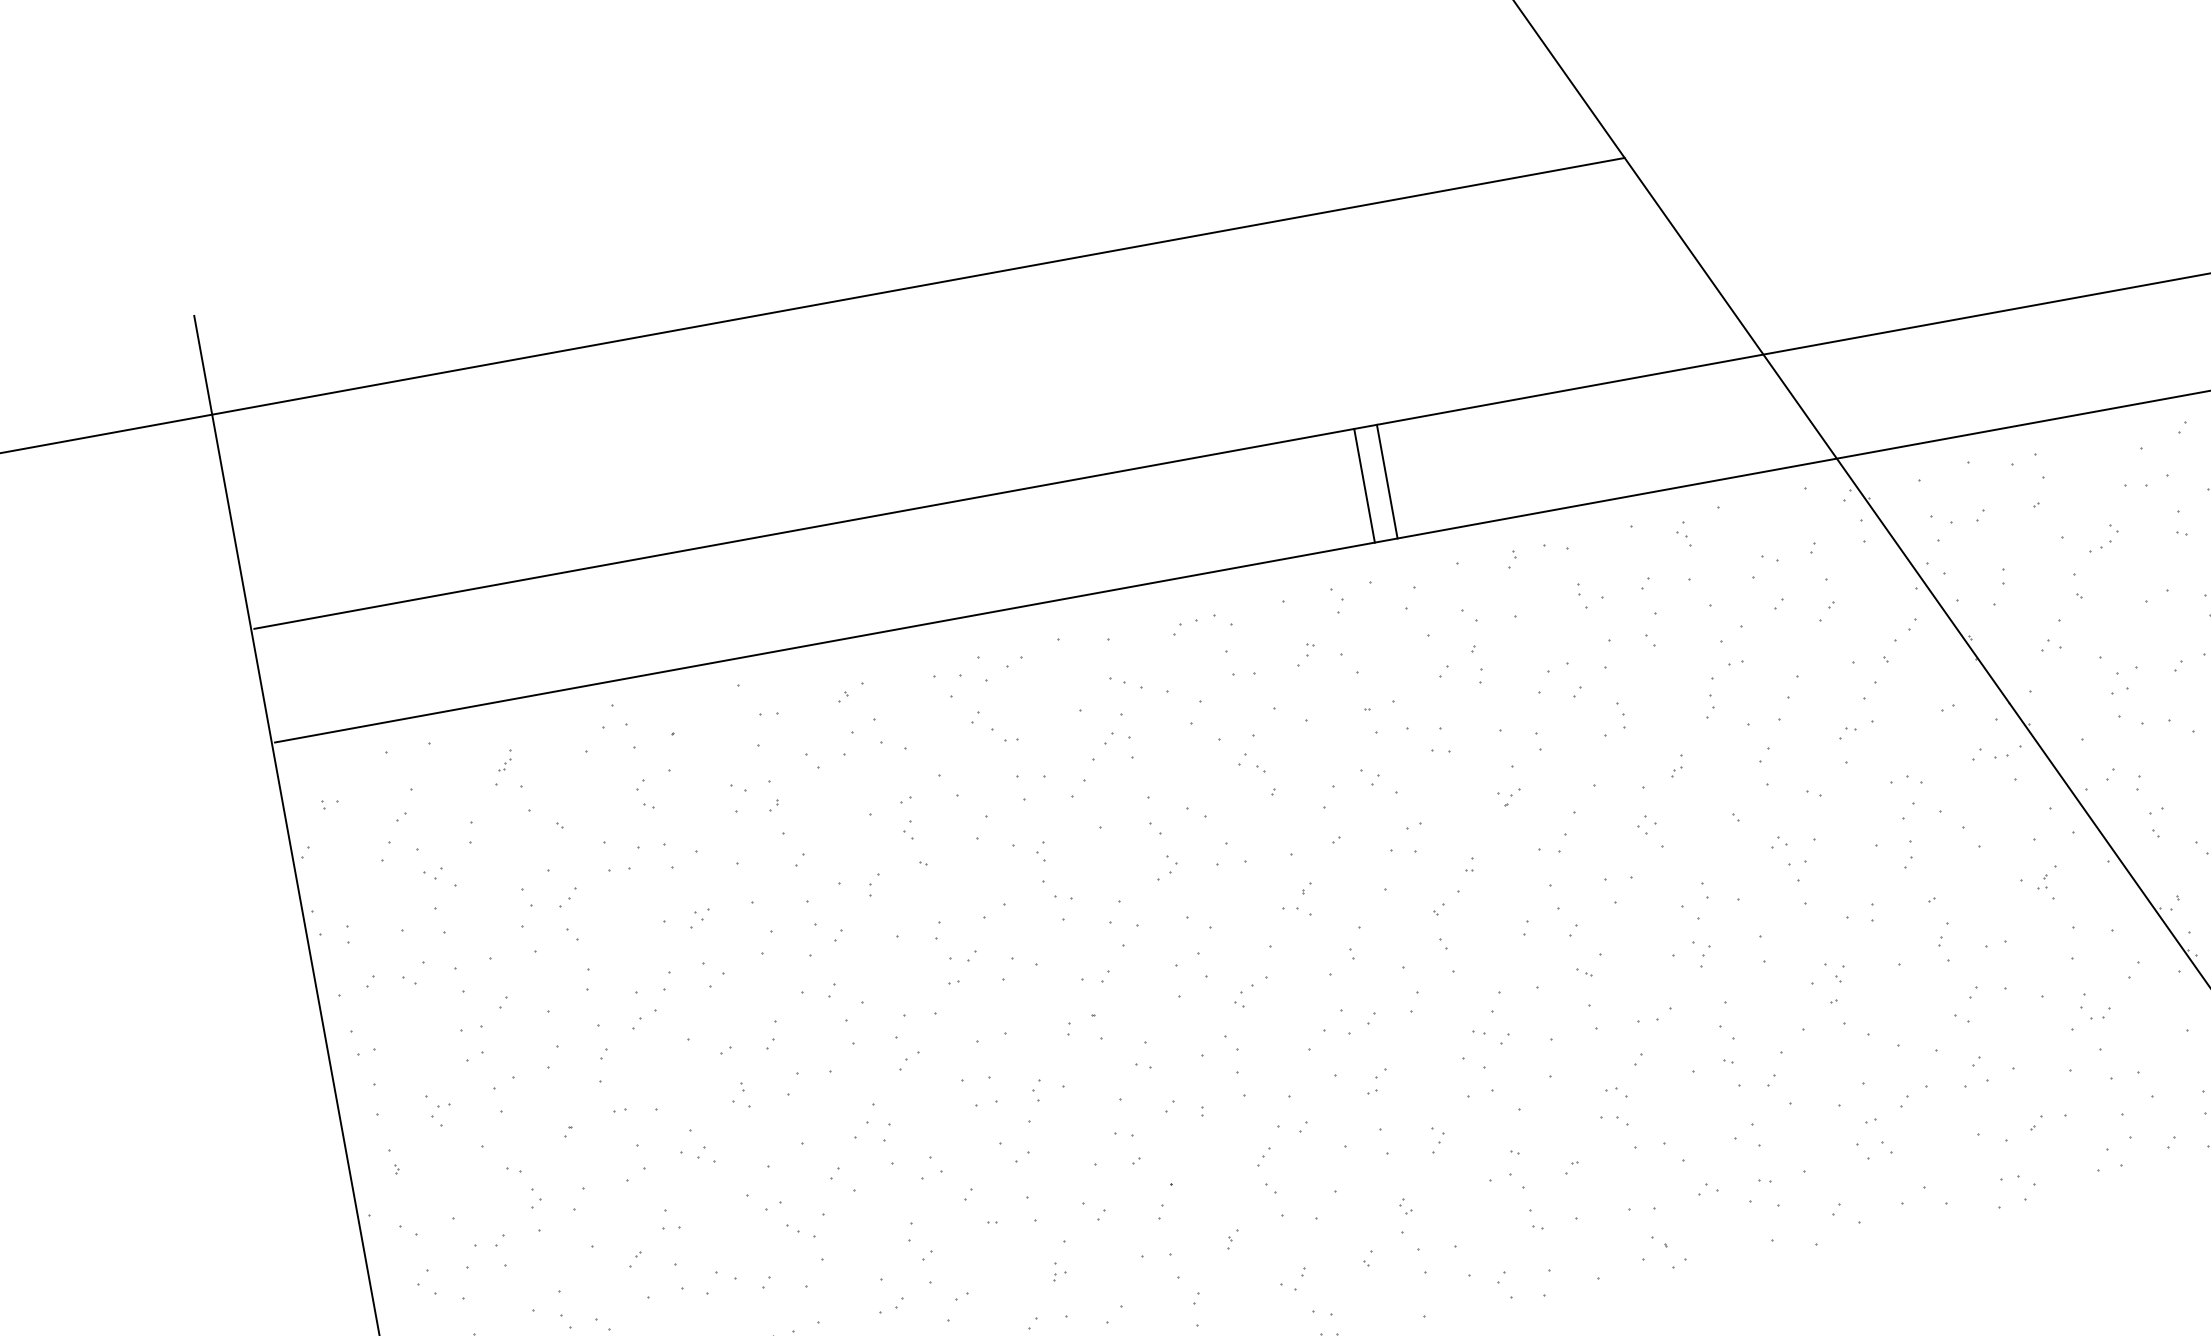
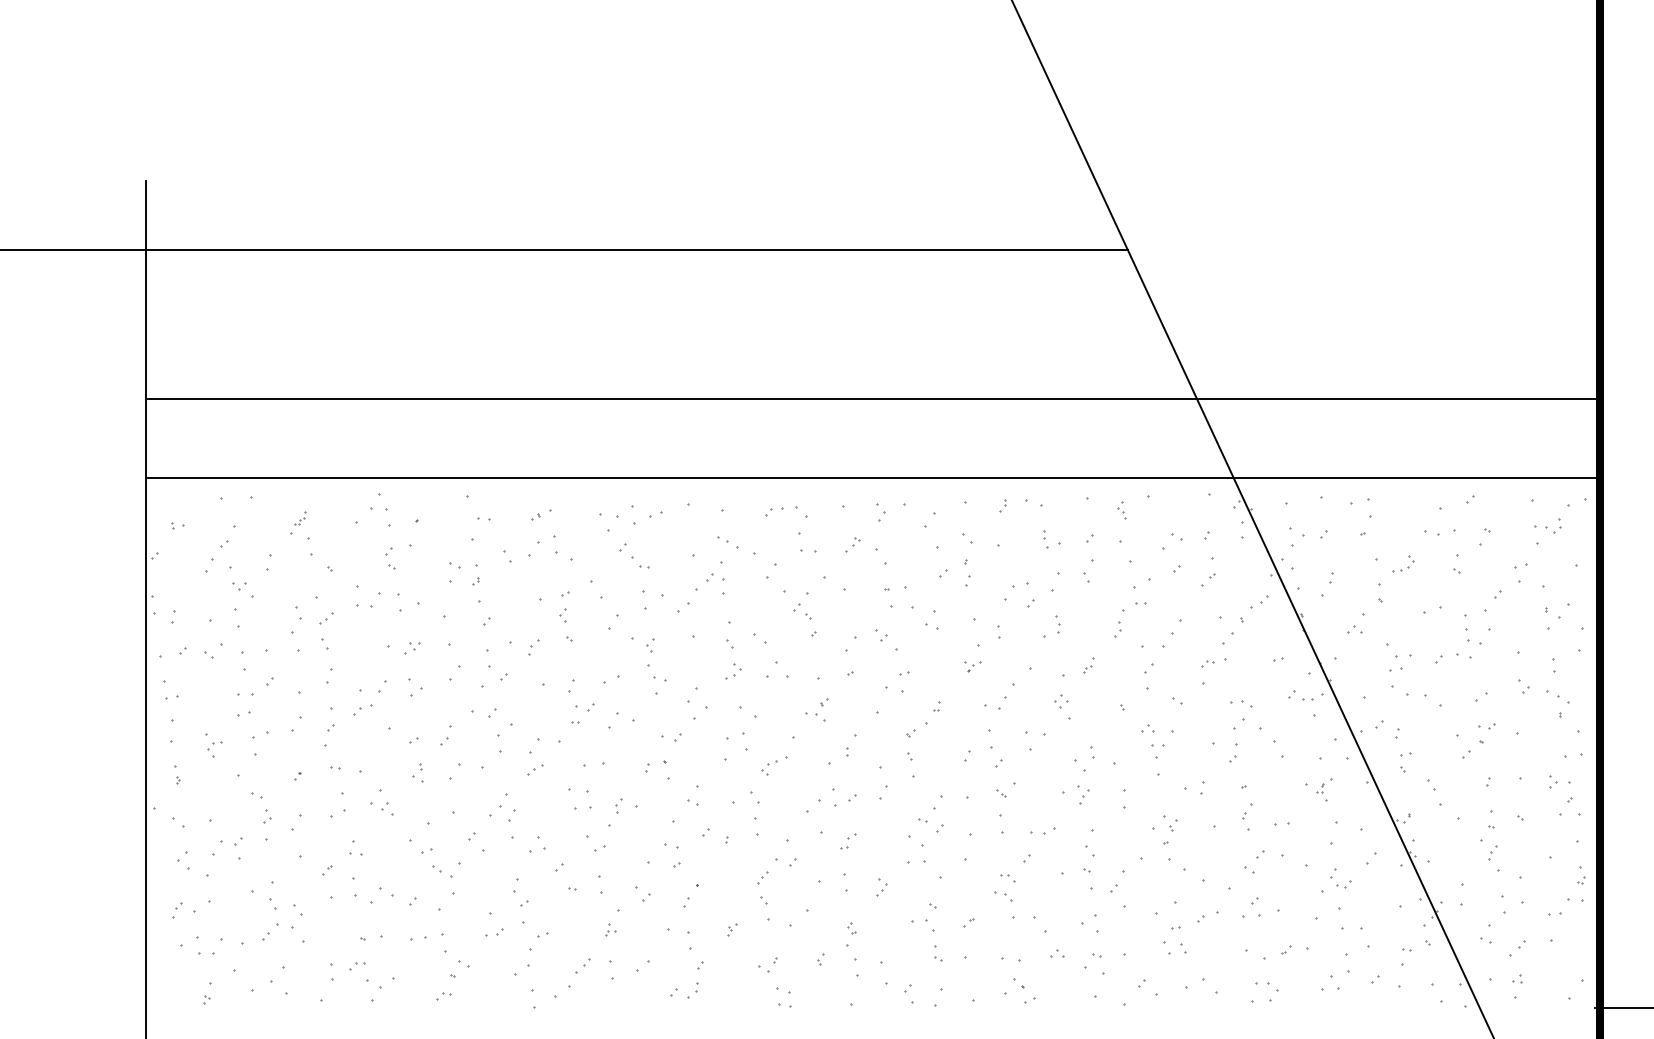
line: (1387, 481) -> (928, 438), removed
line: (1364, 485) -> (912, 438), removed

